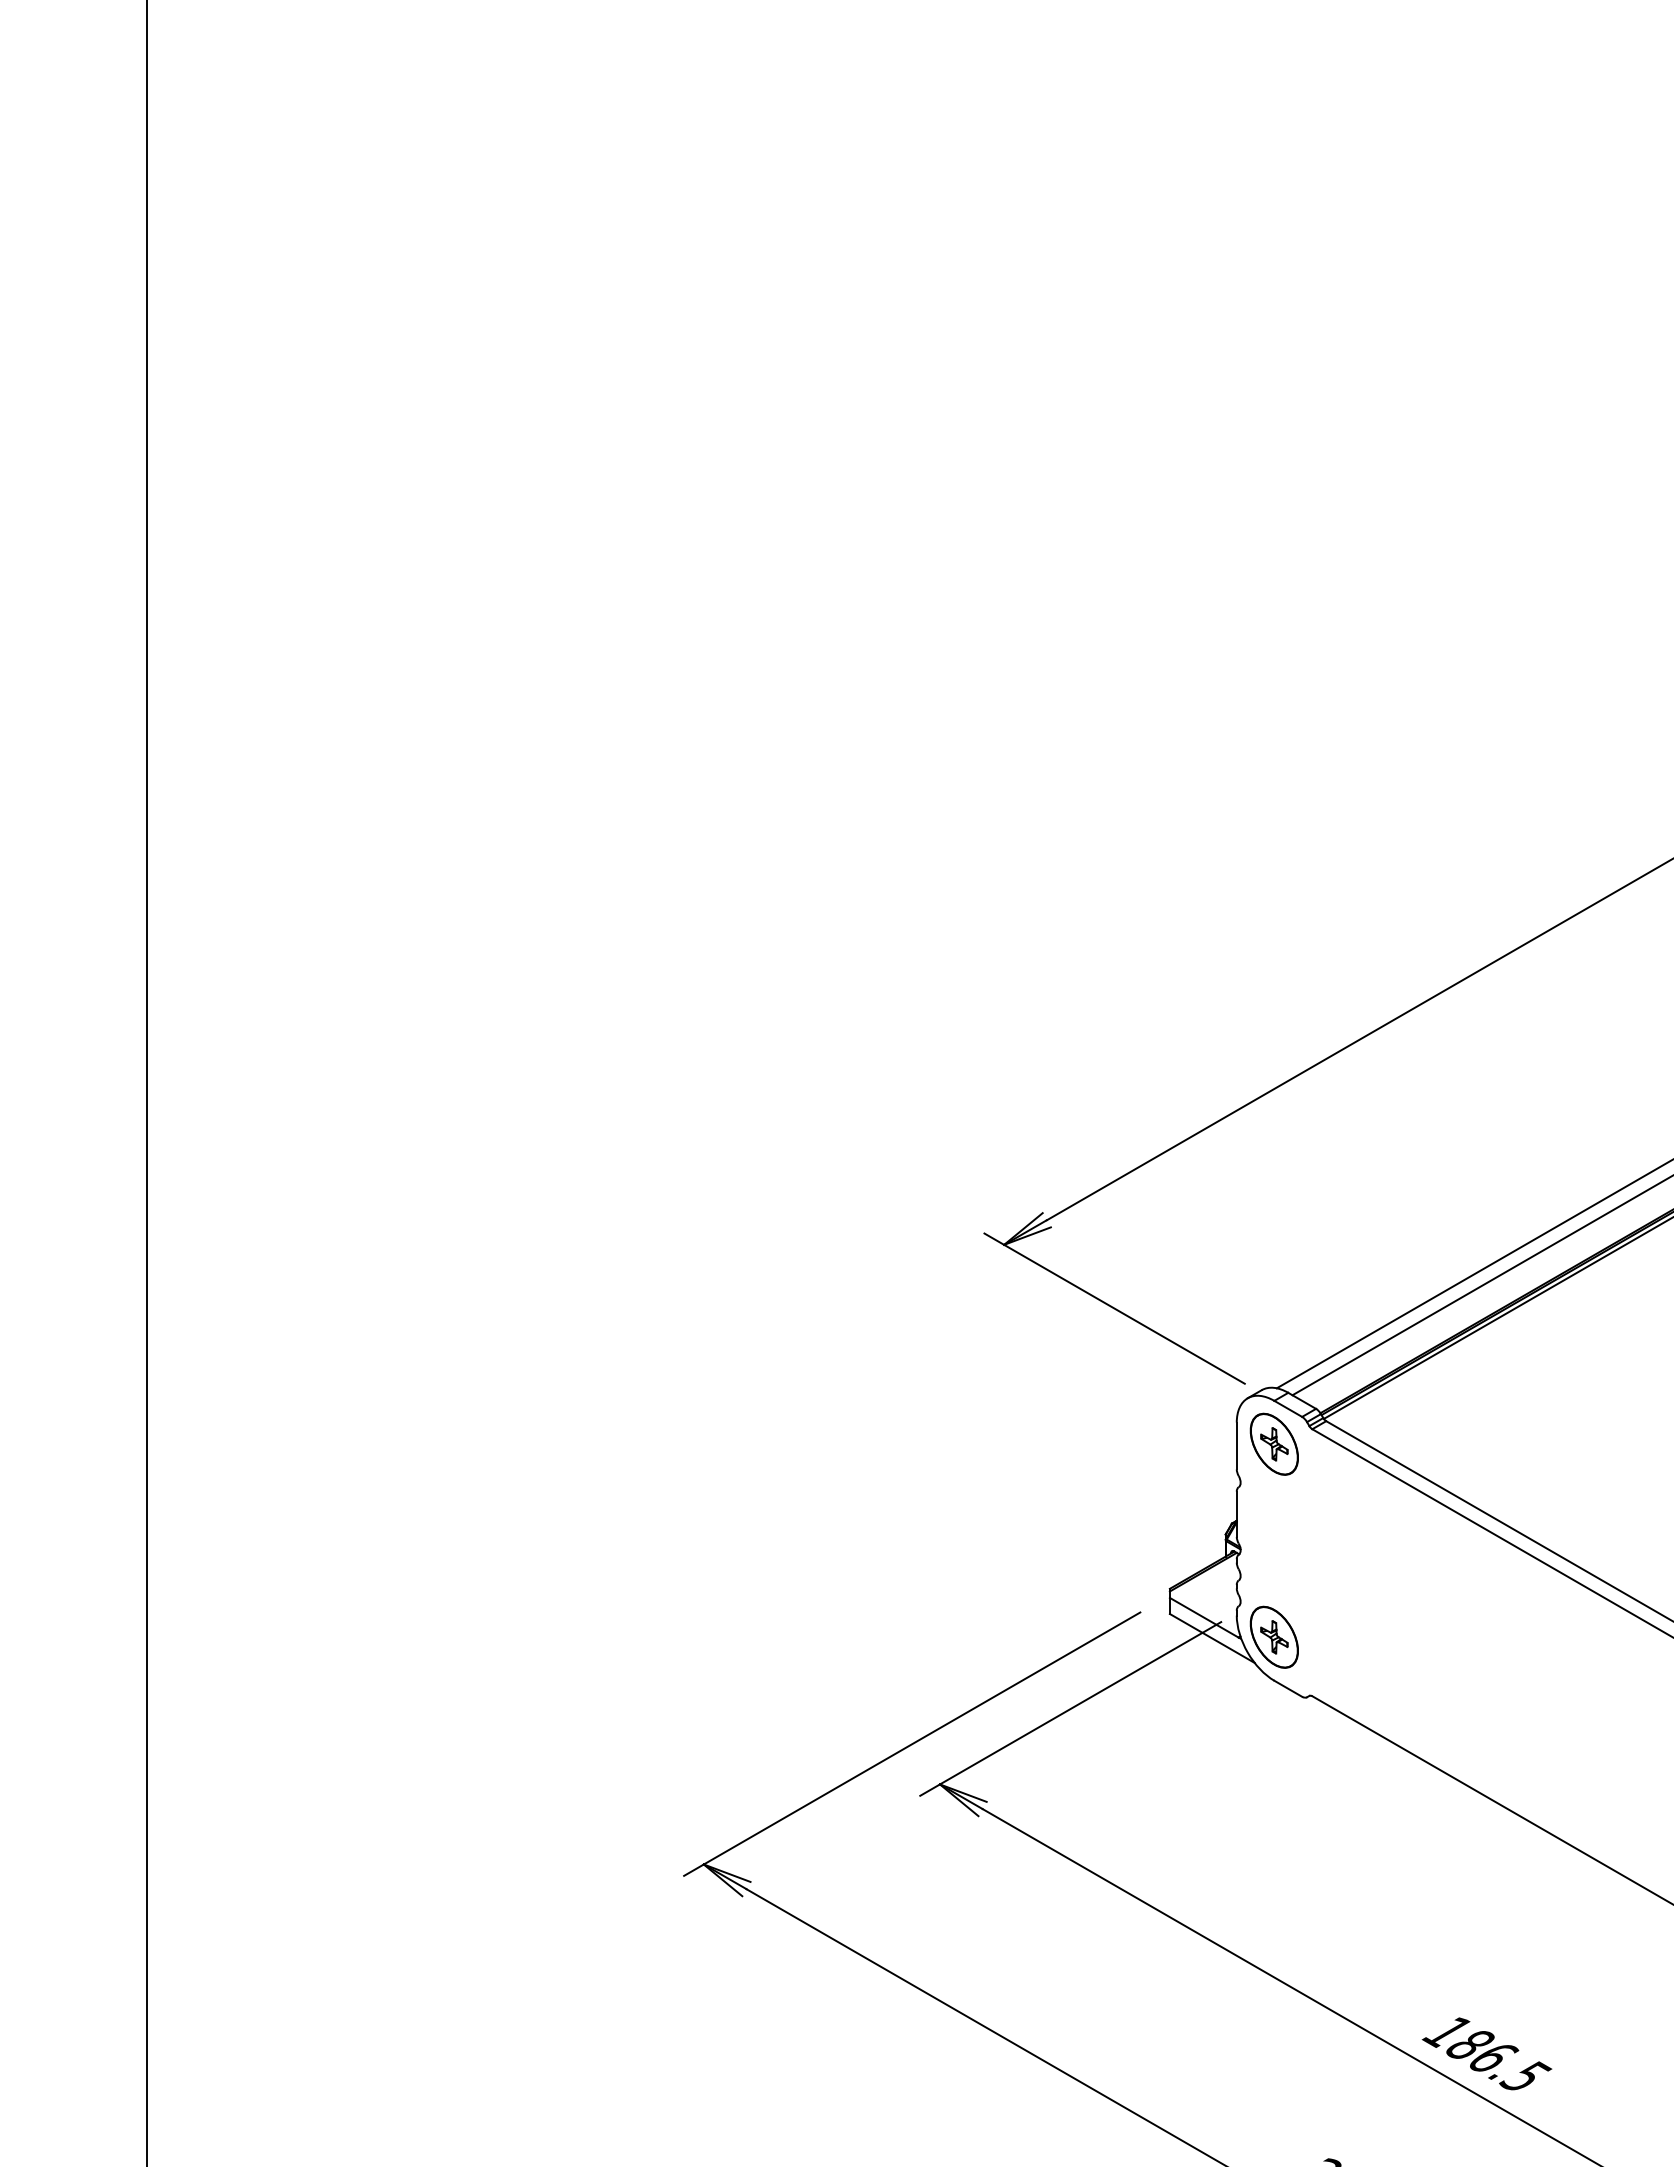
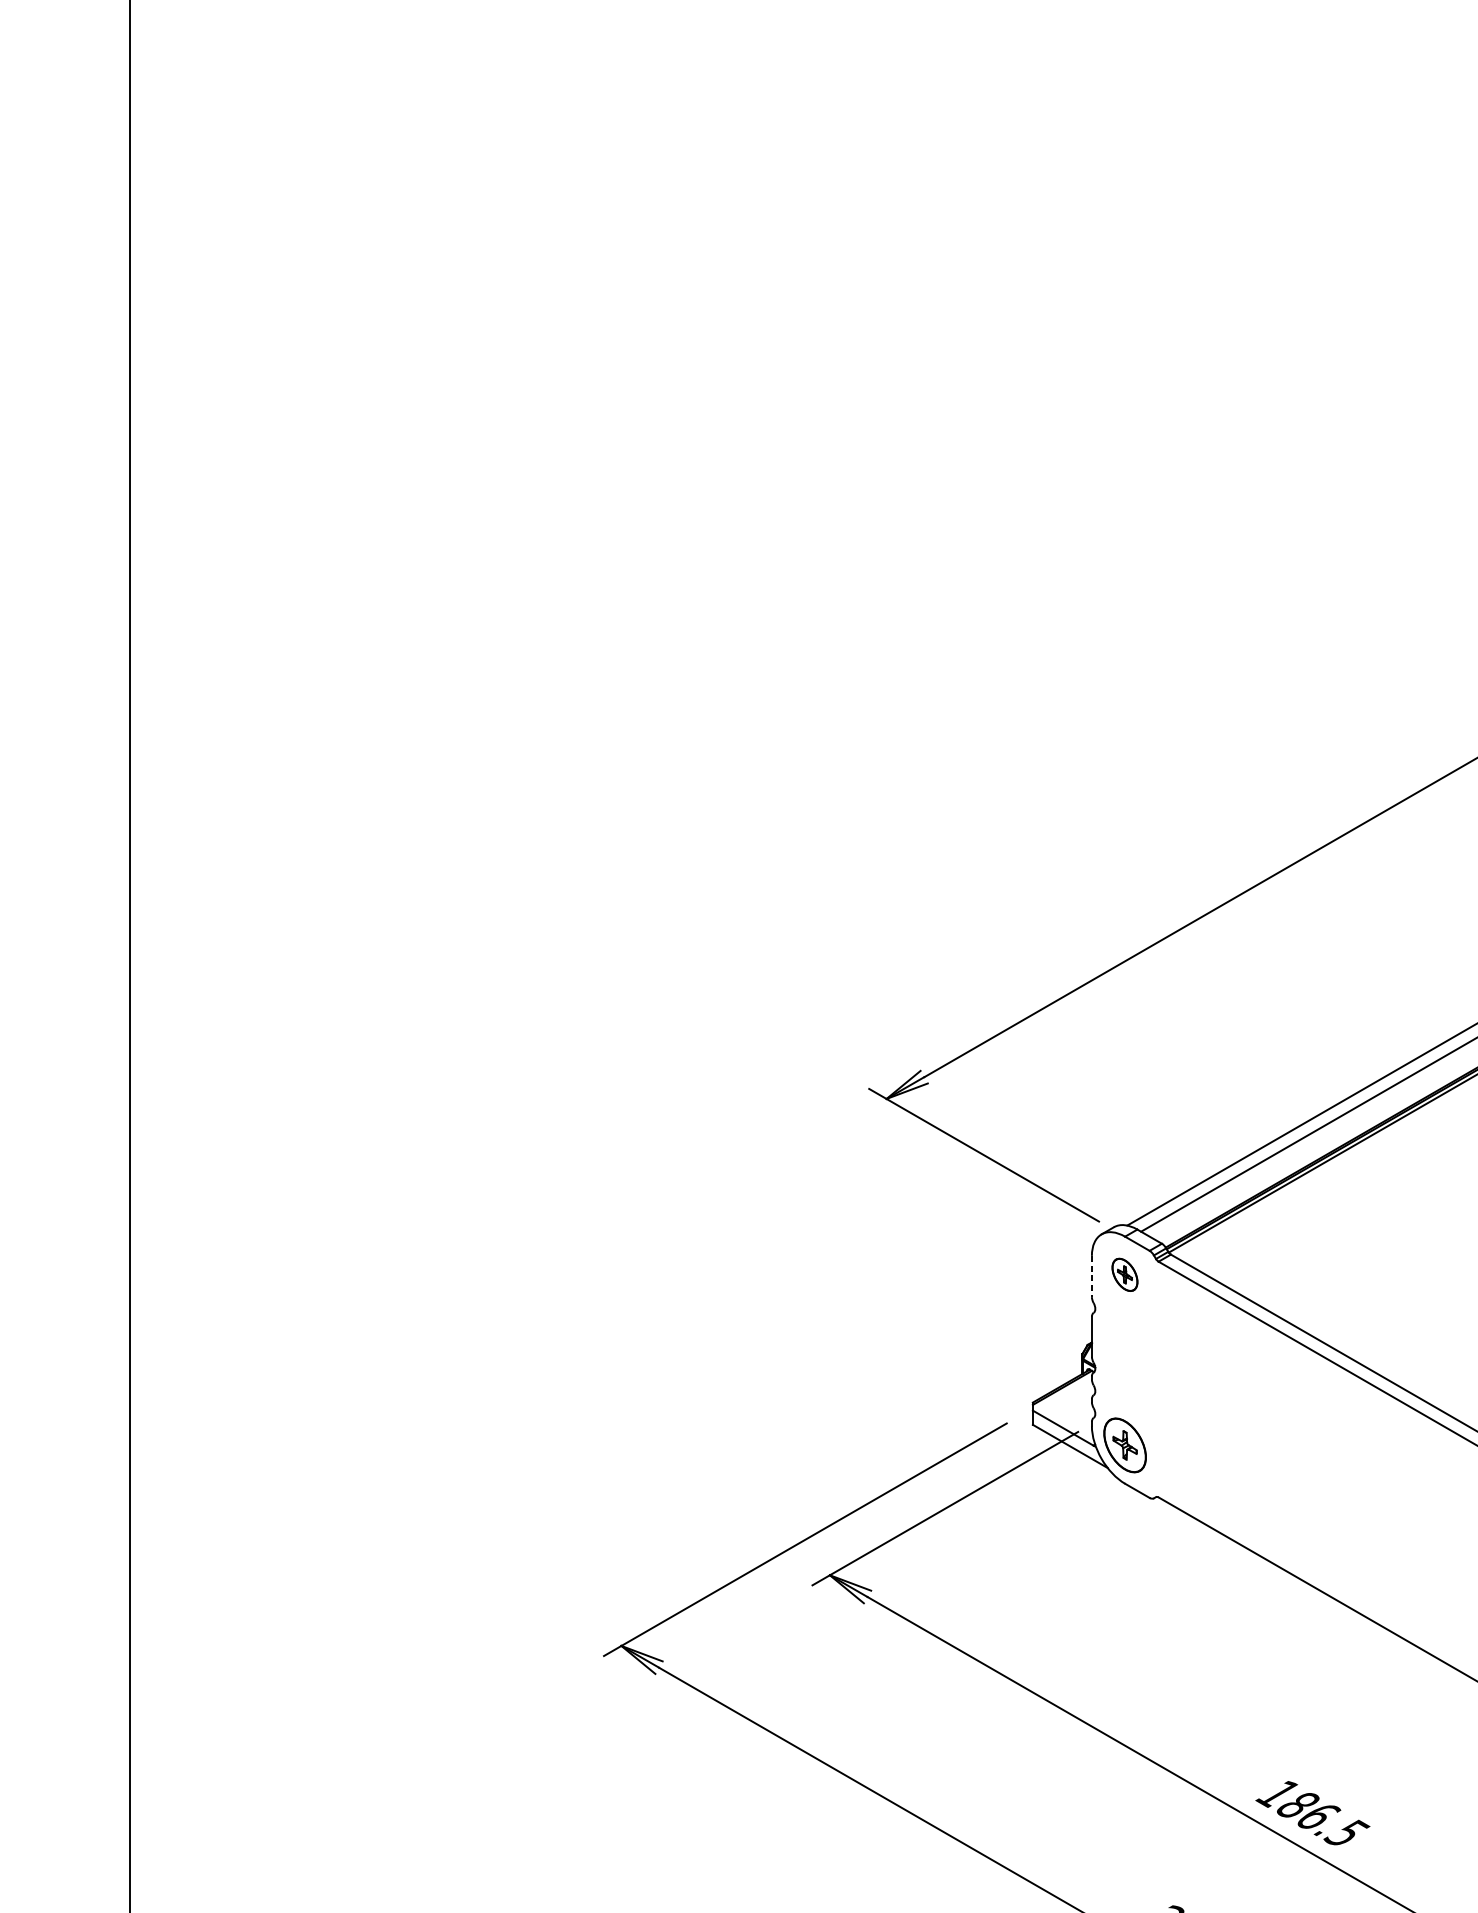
part: (1273, 1443) -> (1124, 1274), size x0.6
line: (1236, 1446) -> (1091, 1276), solid -> dashed

